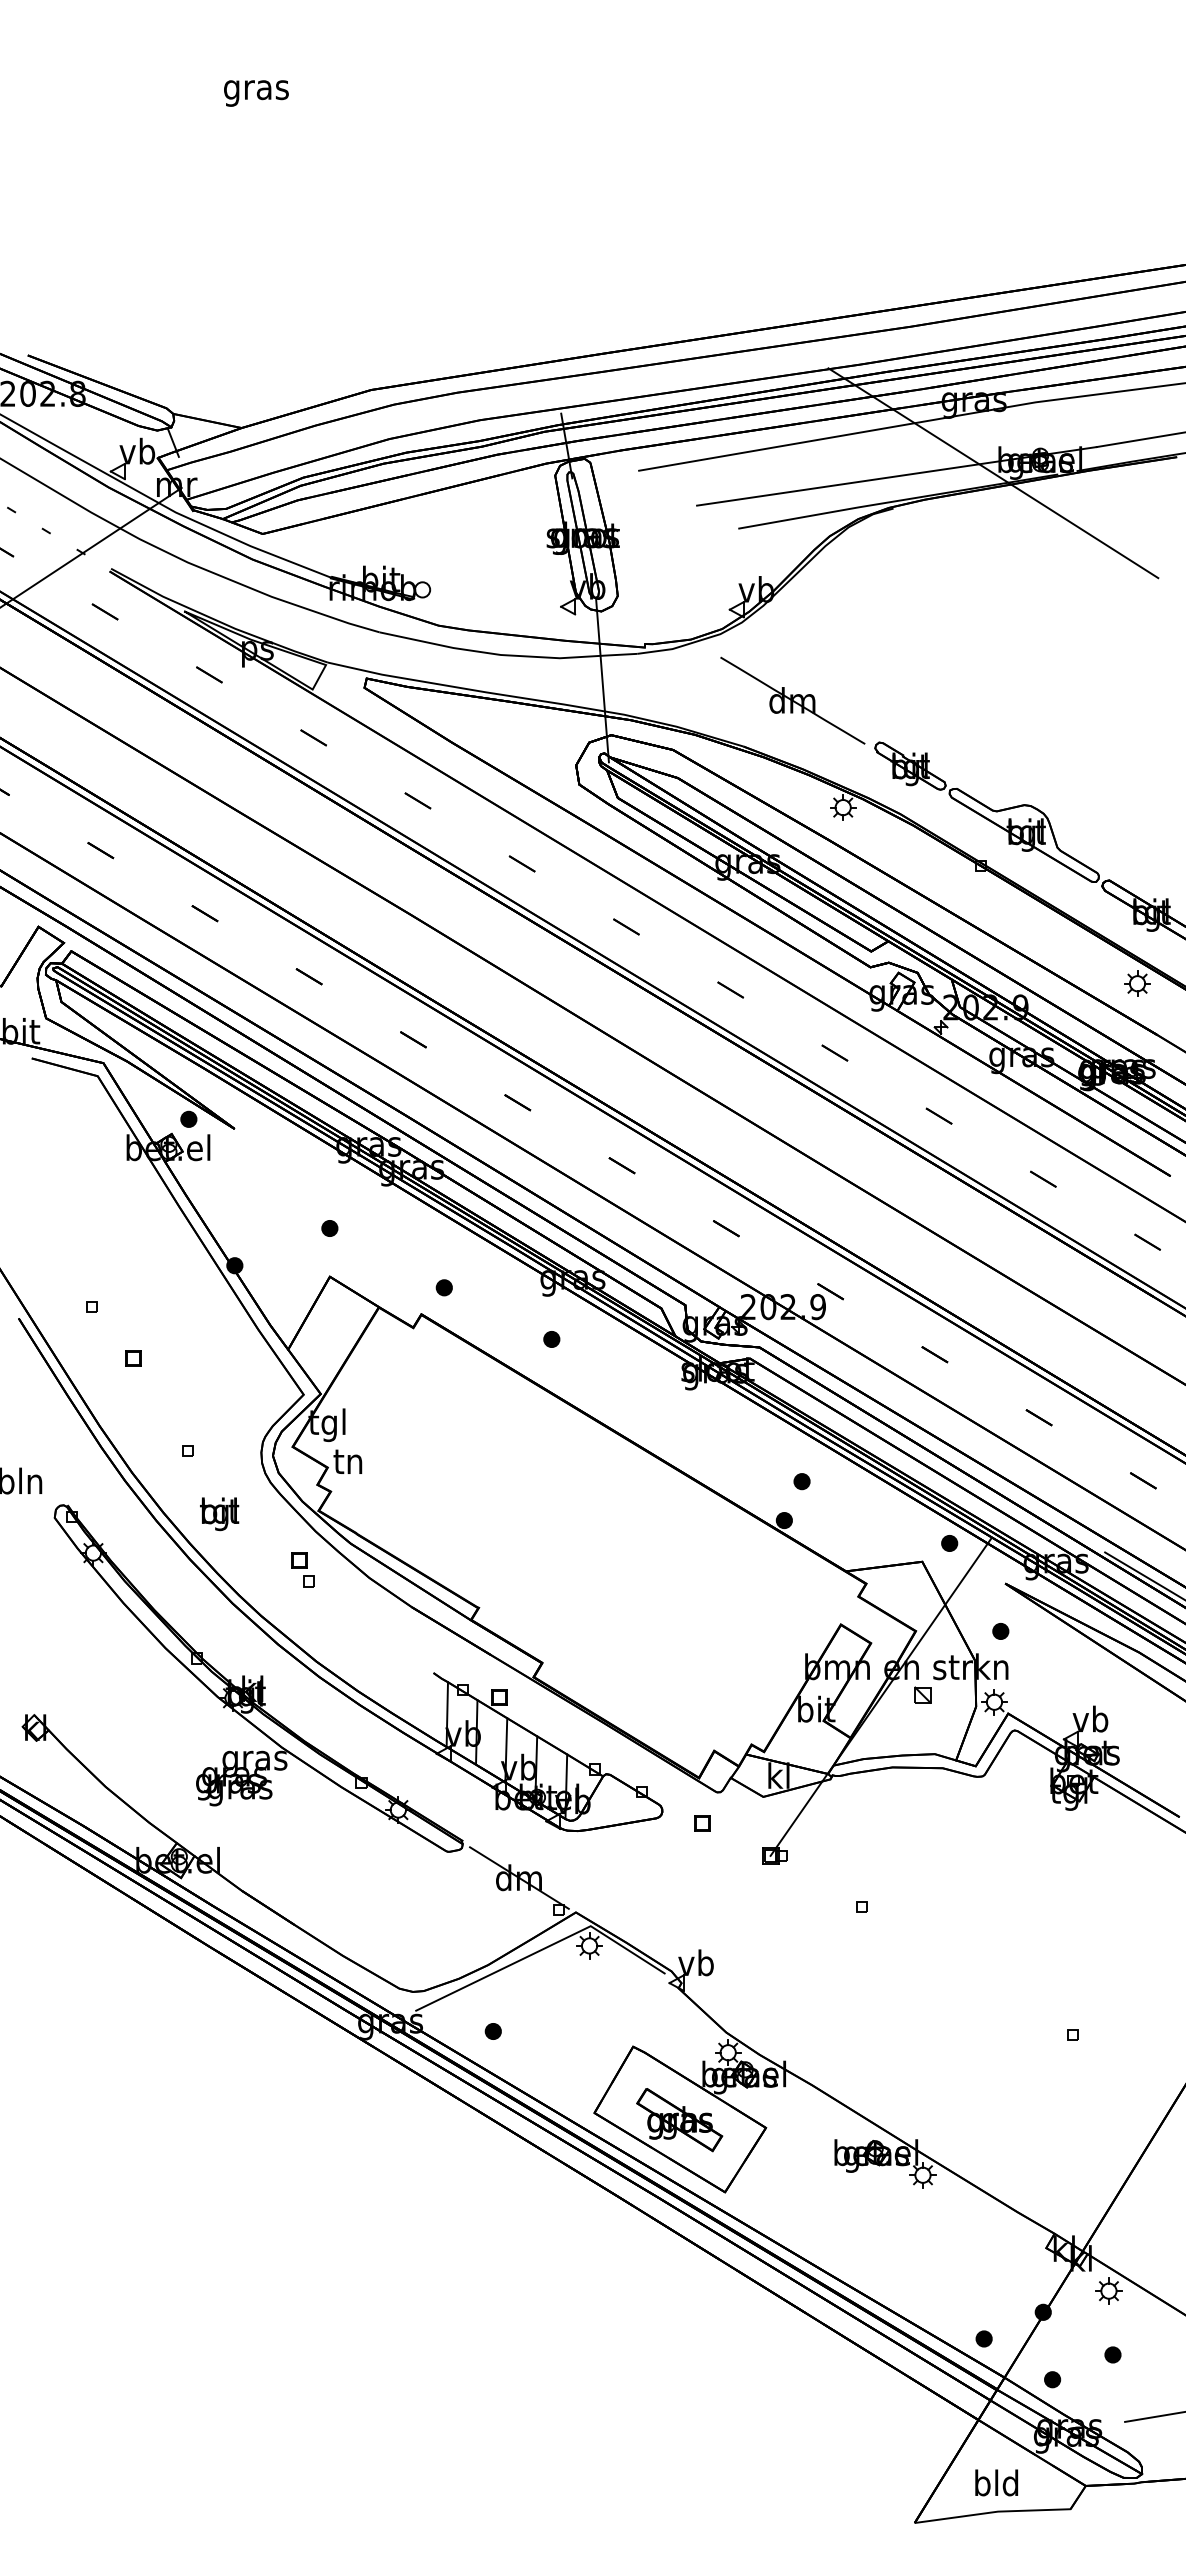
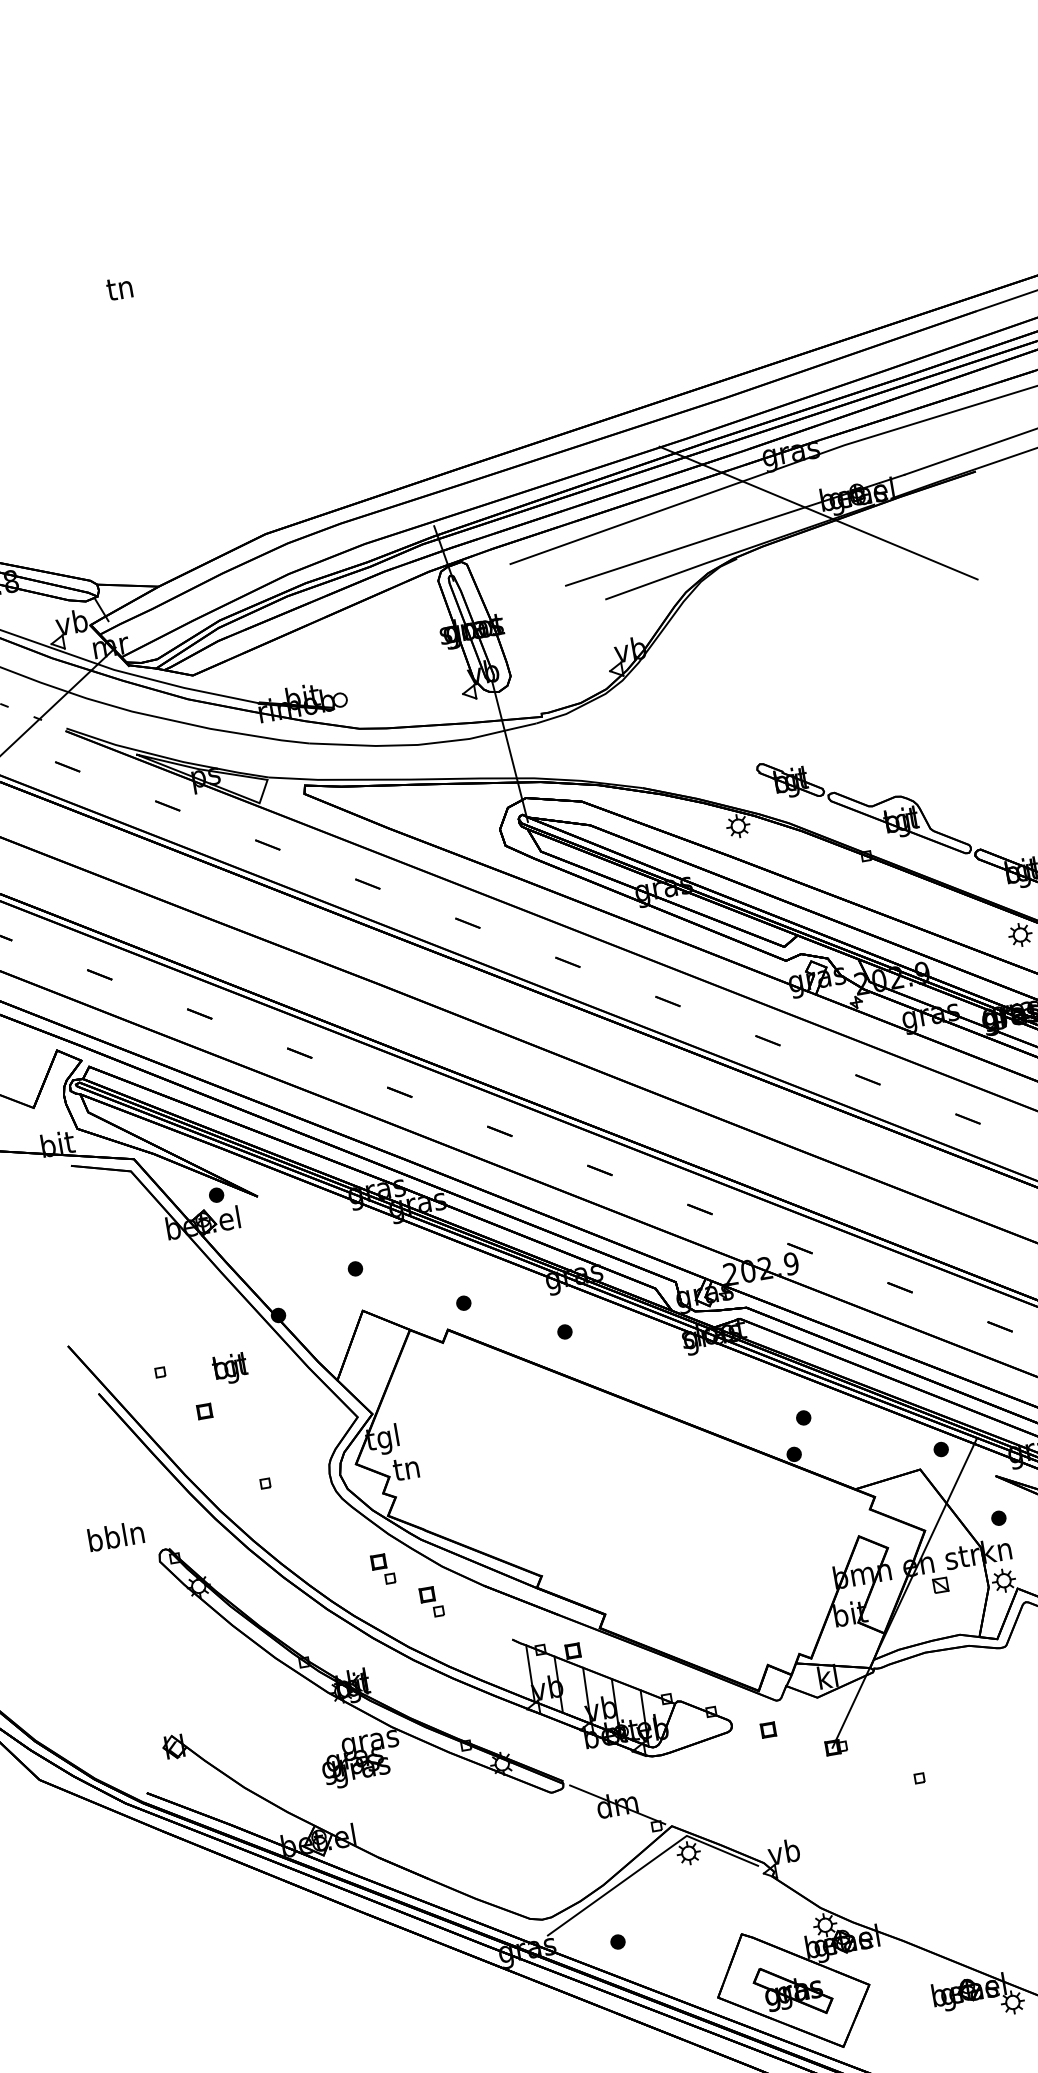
text: (256, 90) -> (120, 291), gras -> tn
part: (792, 700) -> (678, 740), removed
text: (219, 1514) -> (230, 1369), moved
part: (350, 1615) -> (431, 1602), added

